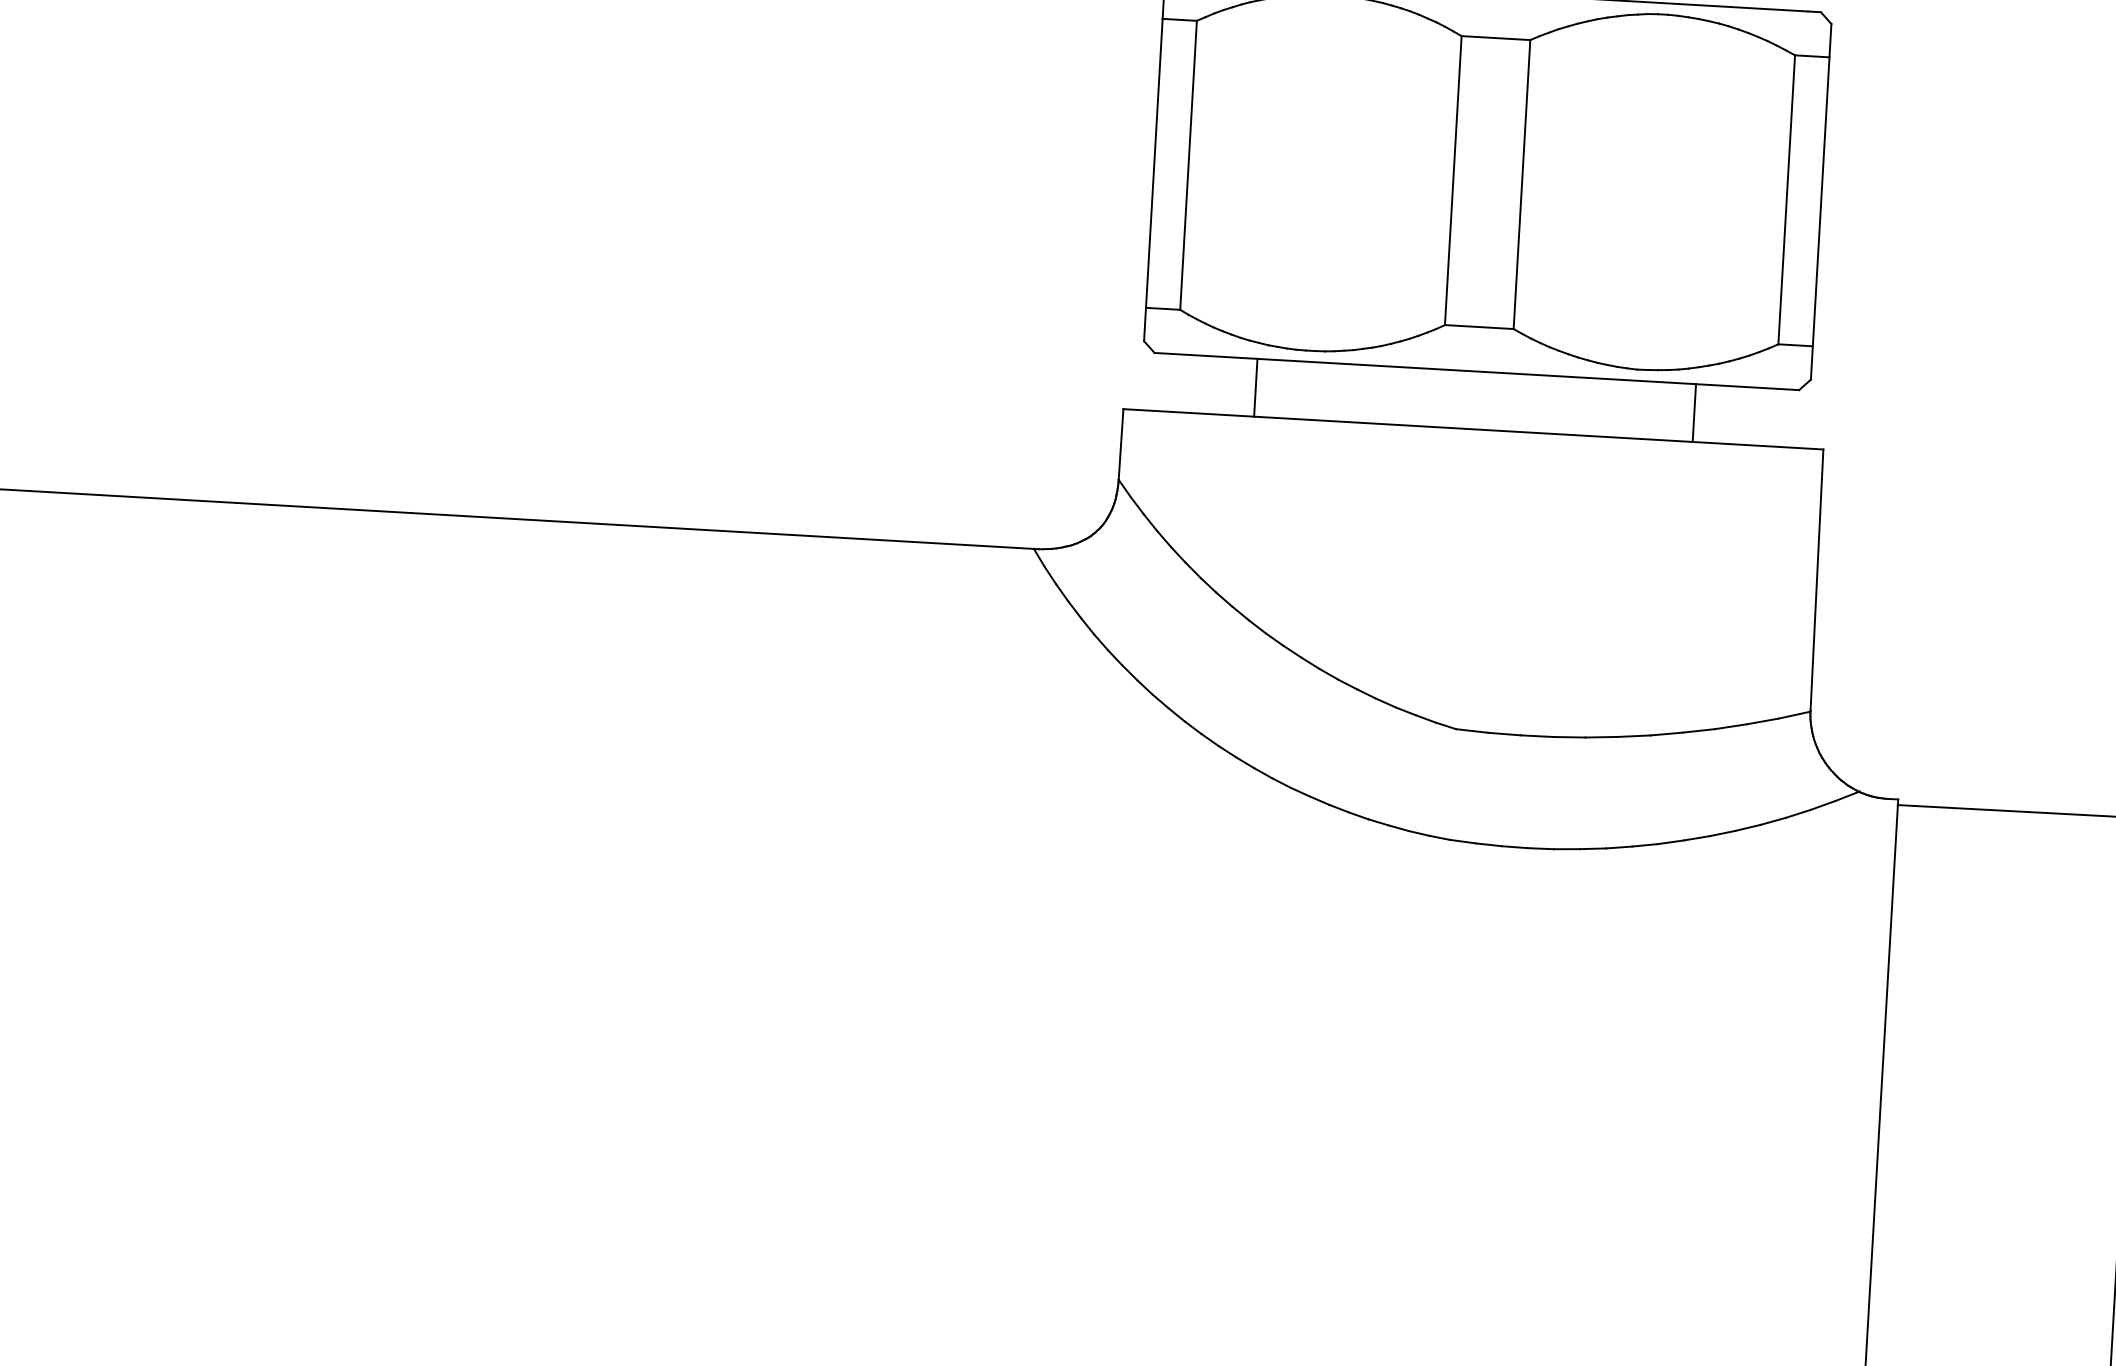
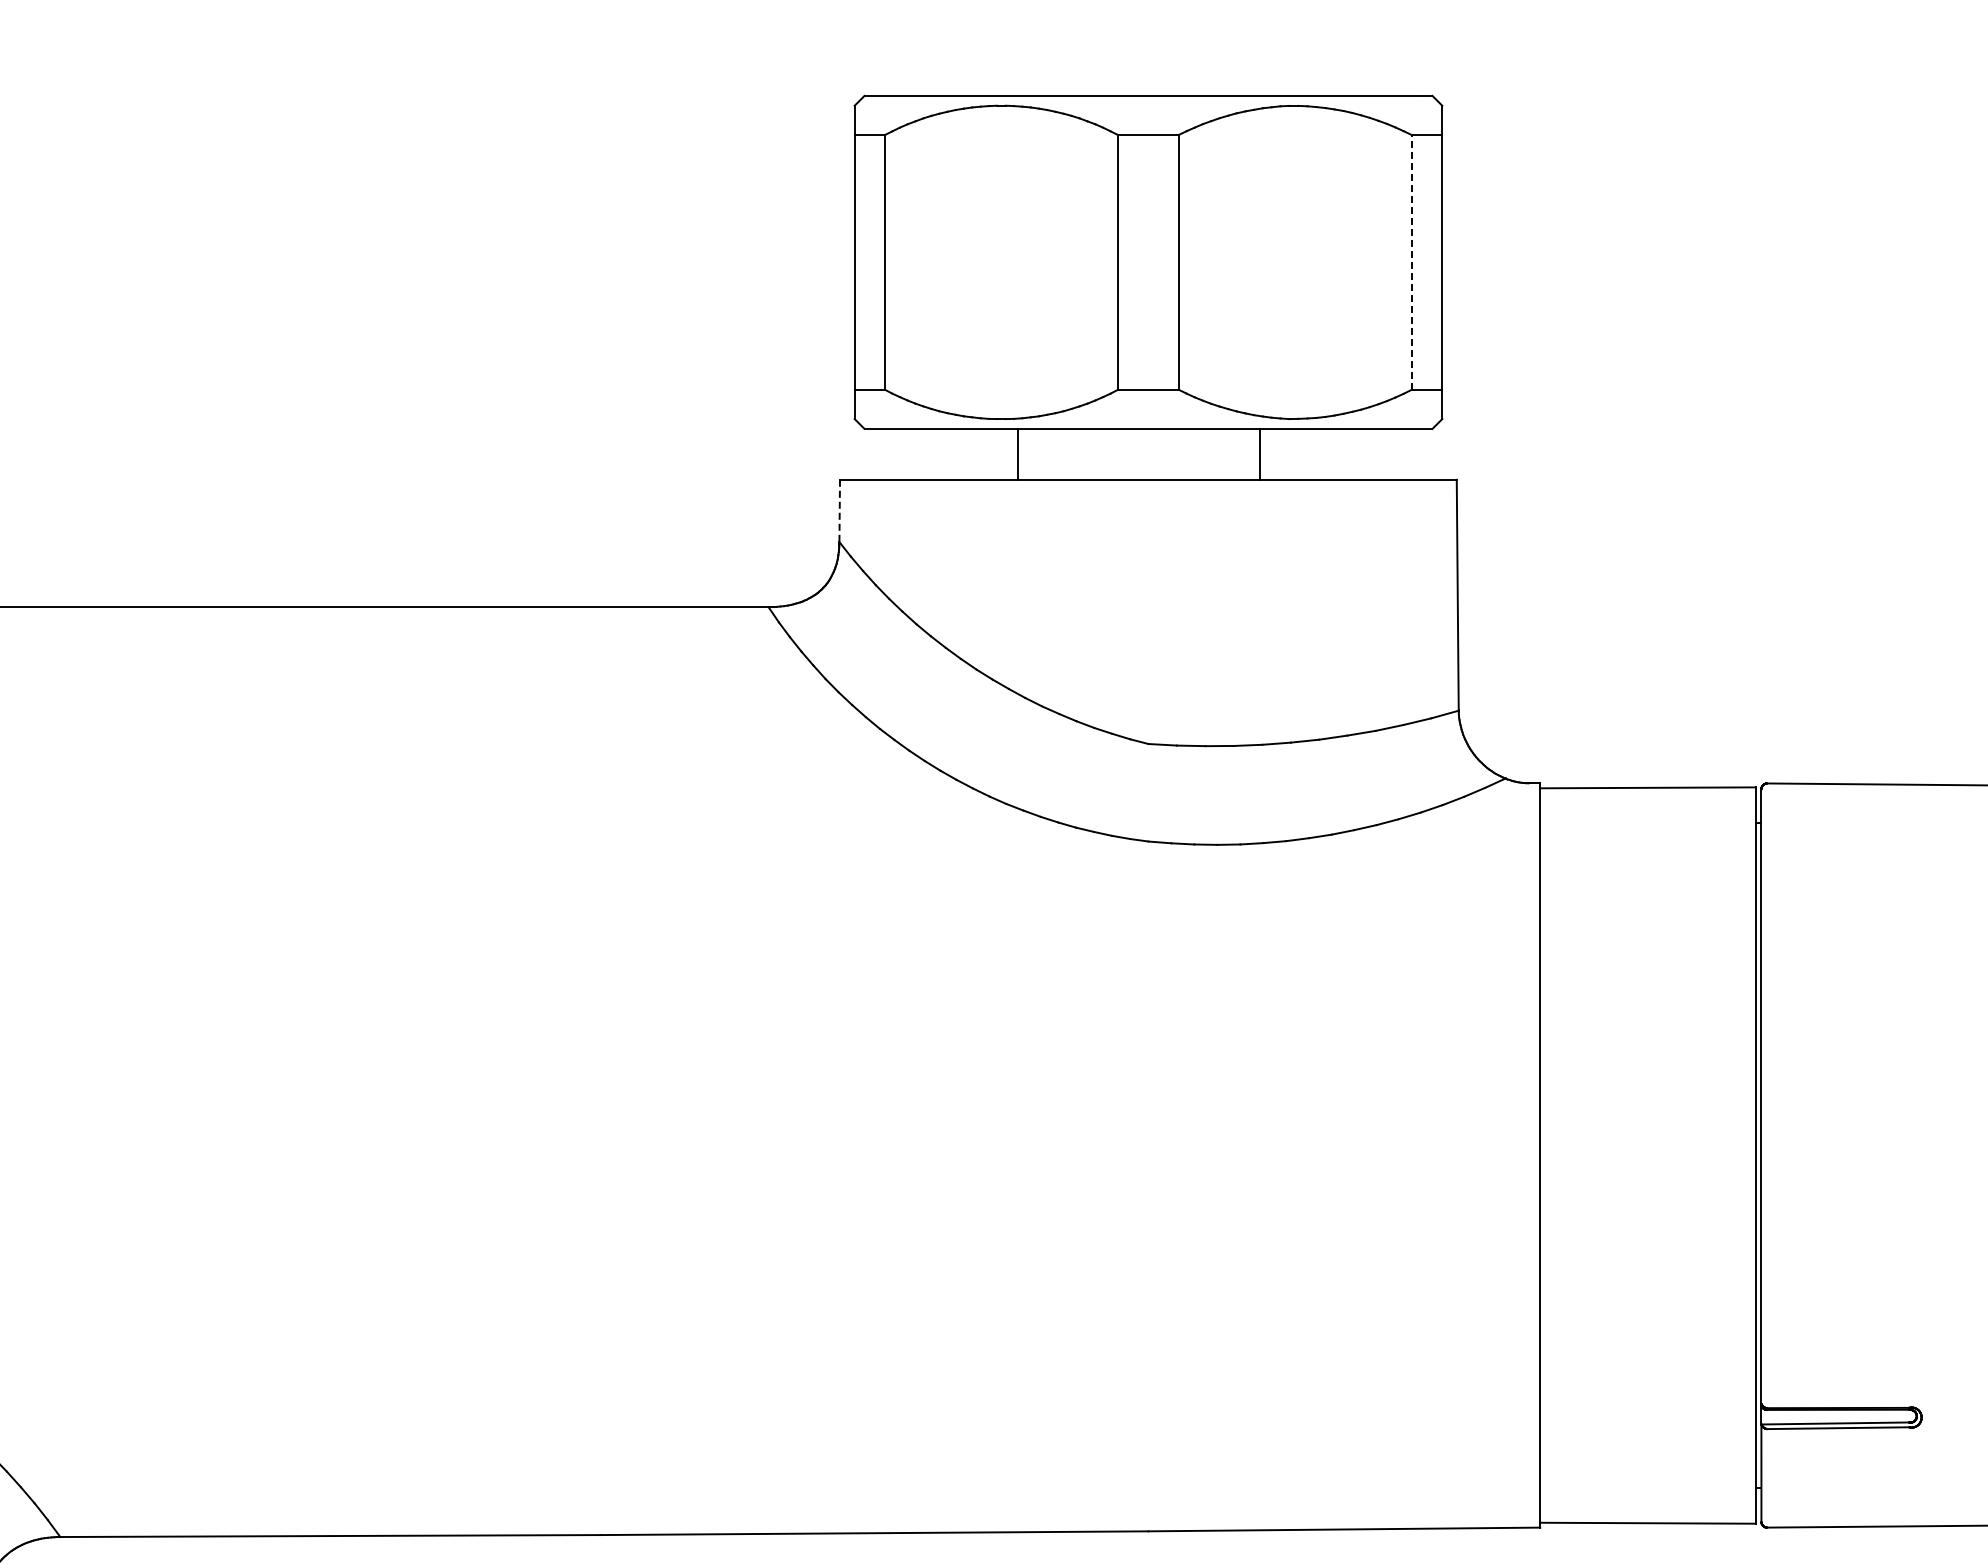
line: (1786, 198) -> (1411, 261), solid -> dashed
line: (1256, 386) -> (1018, 453), moved
line: (1694, 412) -> (1259, 453), moved
line: (1120, 445) -> (839, 511), solid -> dashed

